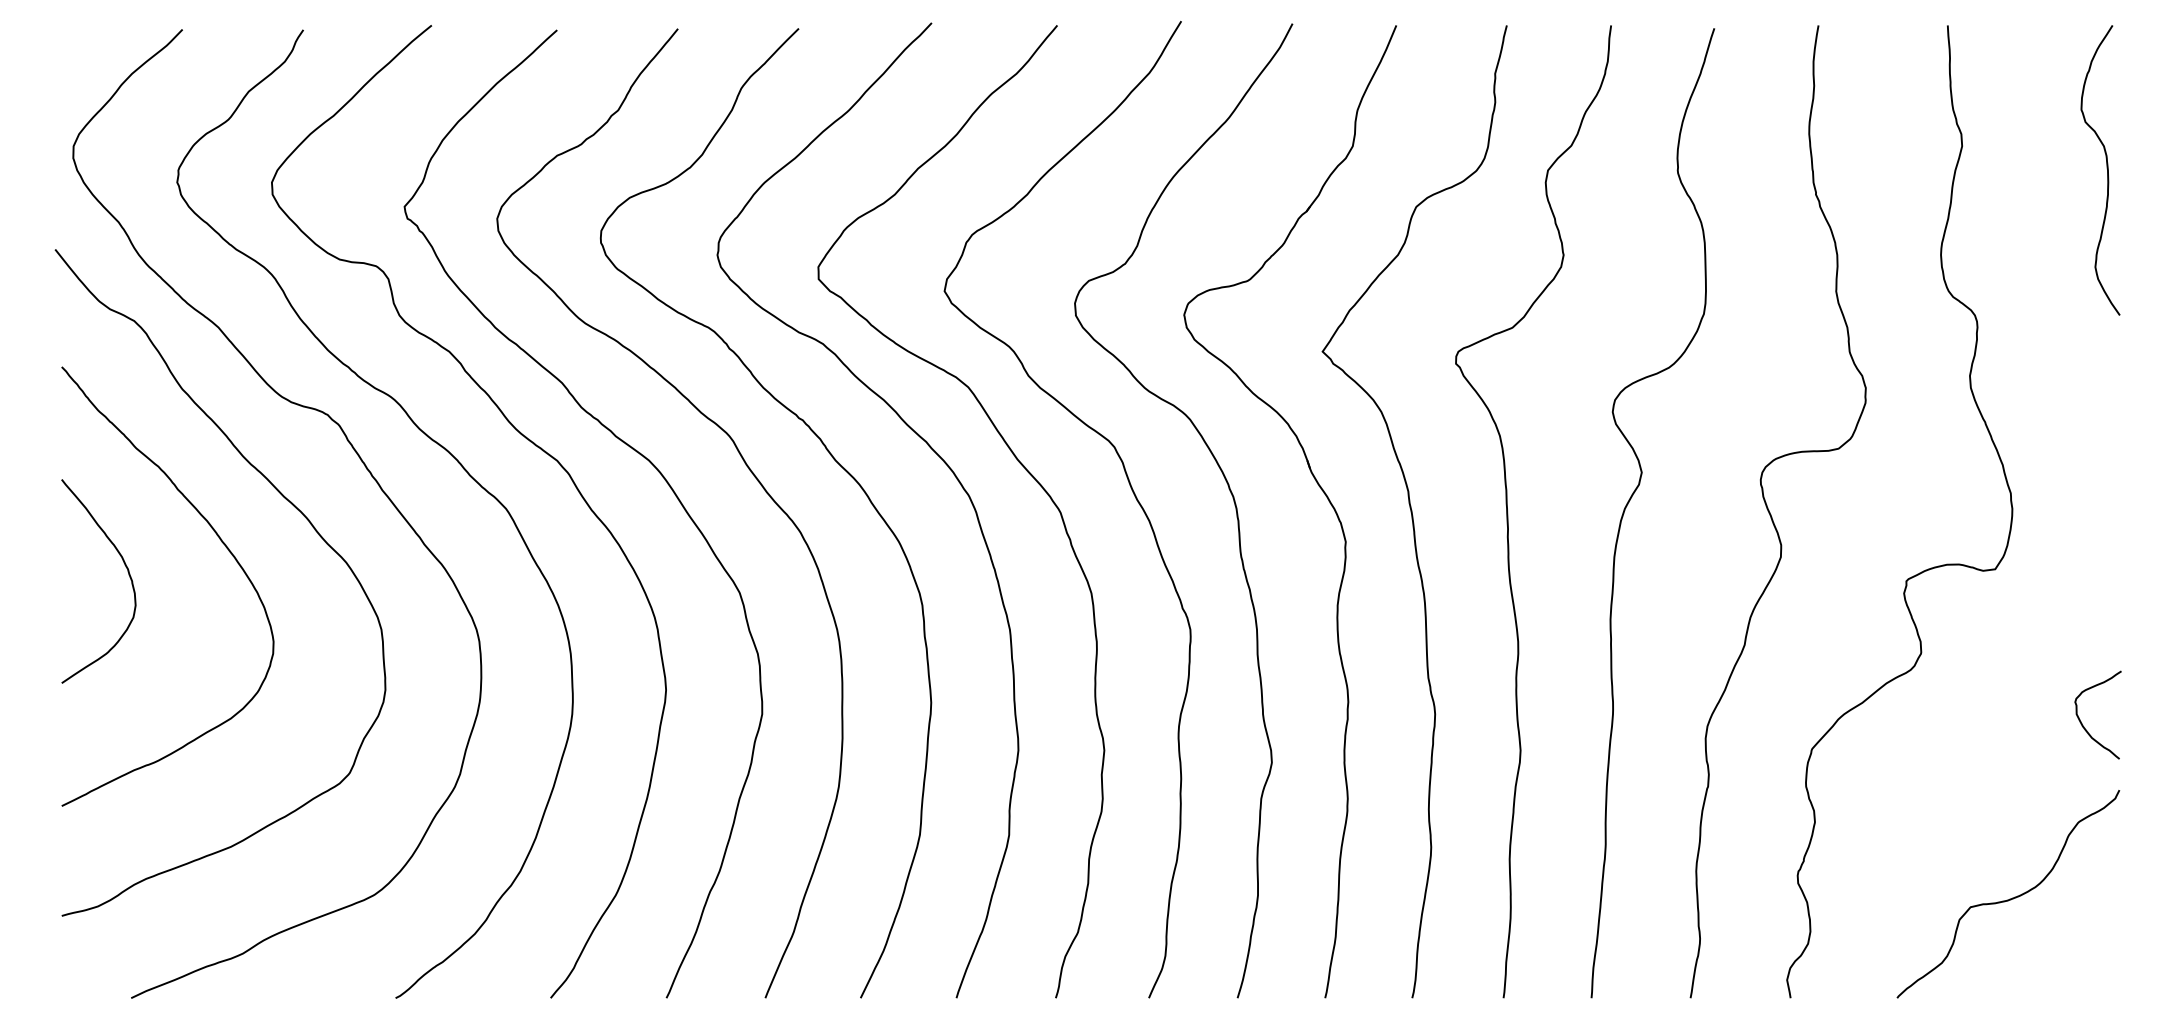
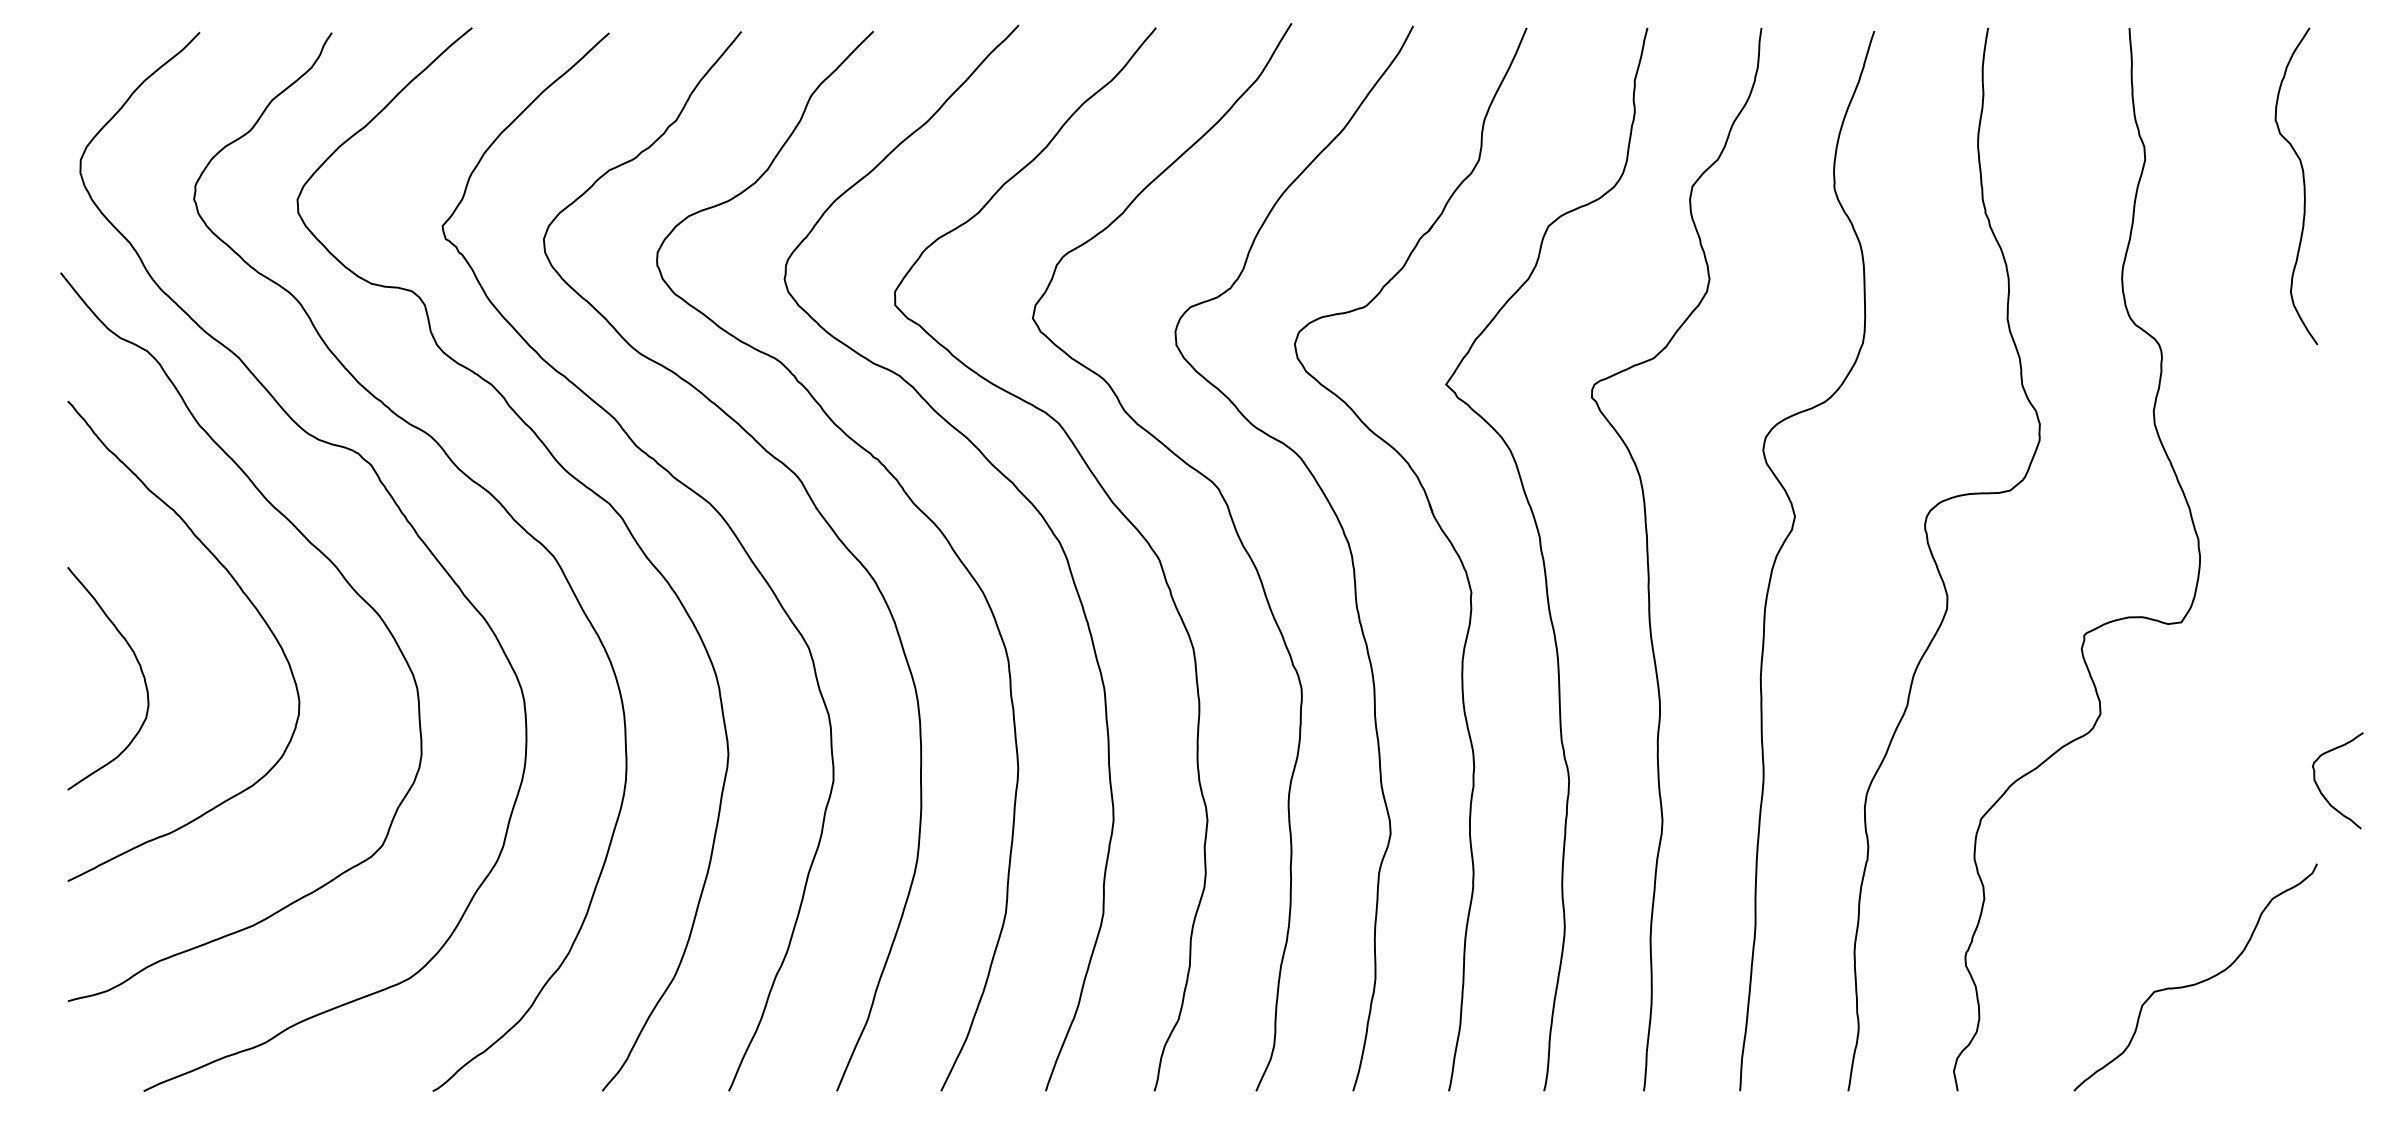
curve: (127, 571) -> (139, 667), moved
curve: (2082, 723) -> (2320, 789), moved

